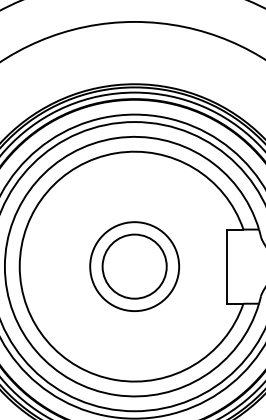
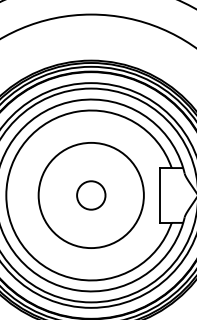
circle: (133, 266) -> (90, 195), size x0.6
circle: (134, 266) -> (91, 195), size x1.6

